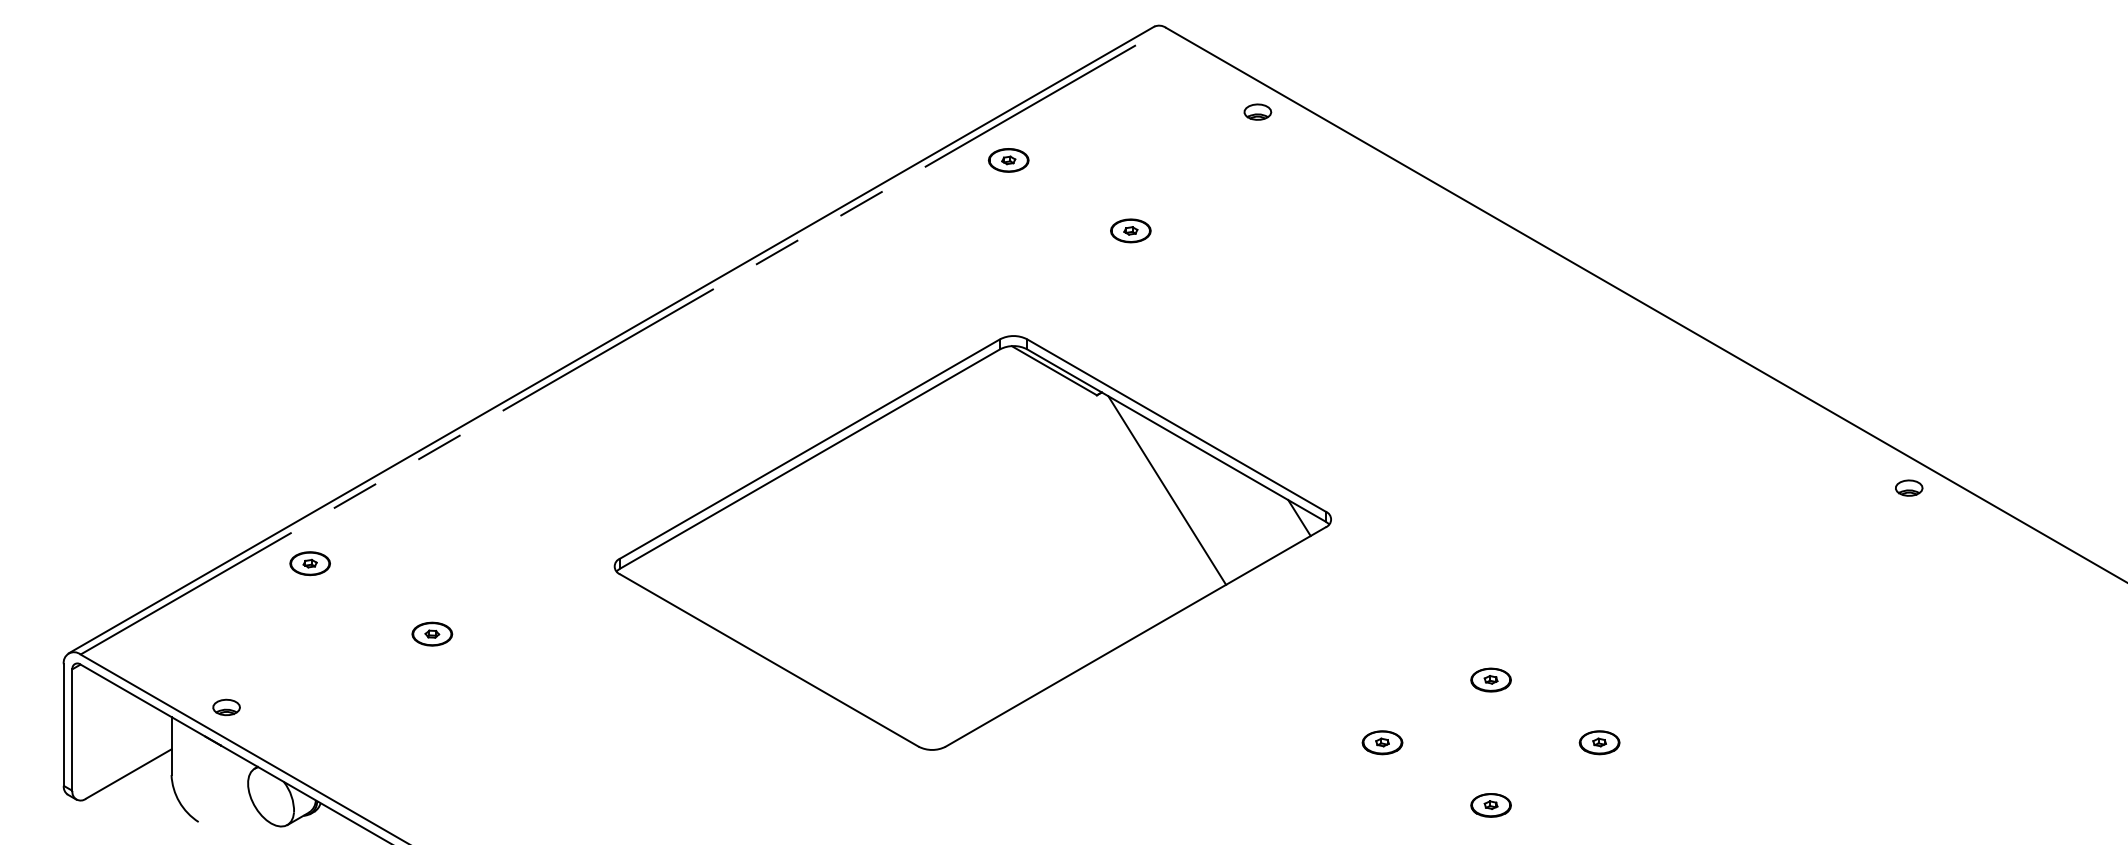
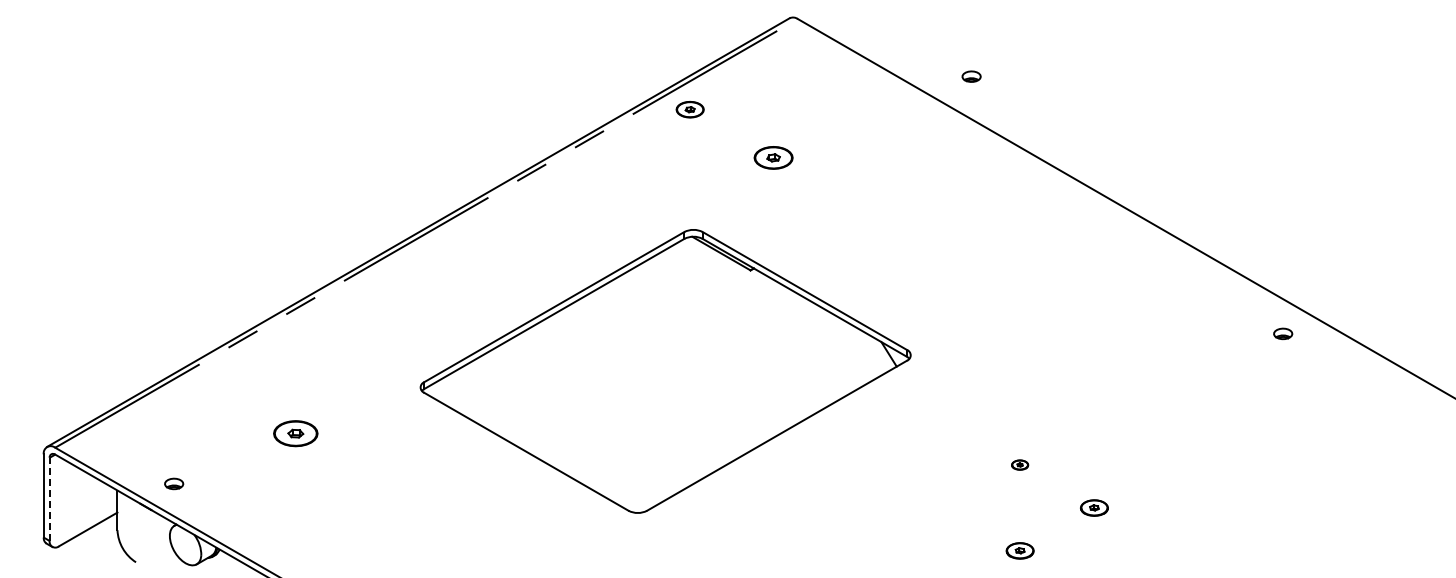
part: (1257, 111) -> (971, 76), moved
part: (1130, 230) -> (773, 157), size x1.4
part: (1909, 487) -> (1283, 333), moved
line: (1167, 490) -> (798, 335), removed
part: (308, 563) -> (211, 385), removed
part: (431, 633) -> (295, 433), size x1.6
part: (1490, 679) -> (1019, 464), size x0.6
part: (227, 706) -> (174, 483), moved
line: (72, 730) -> (49, 499), solid -> dashed
part: (1381, 741) -> (945, 507), removed

